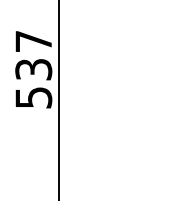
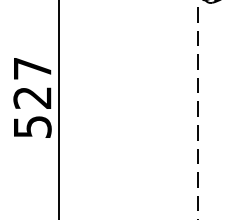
text: (33, 69) -> (32, 97), 537 -> 527

